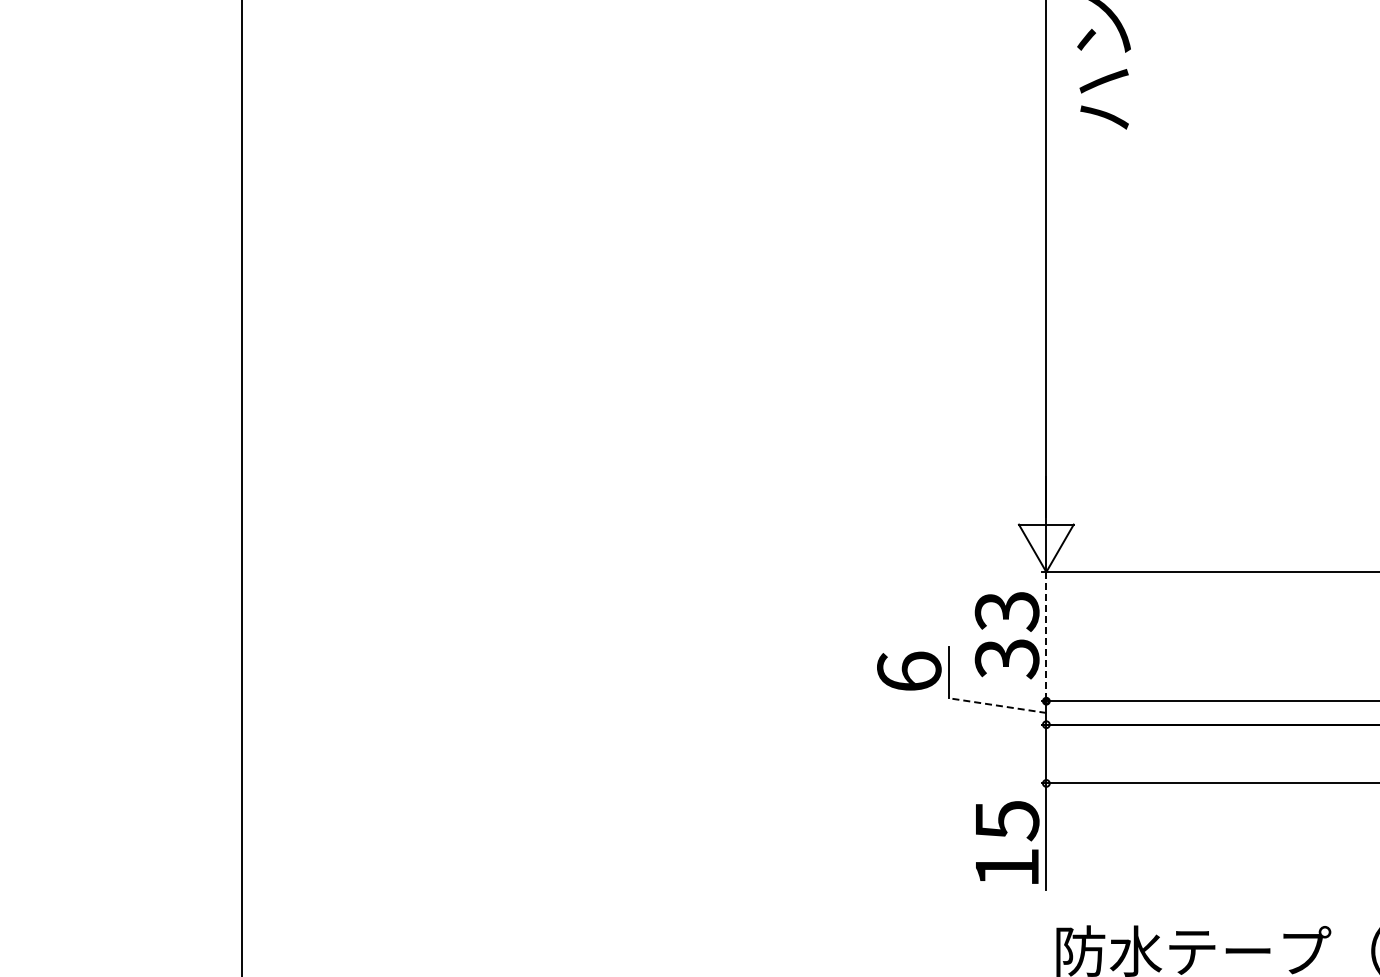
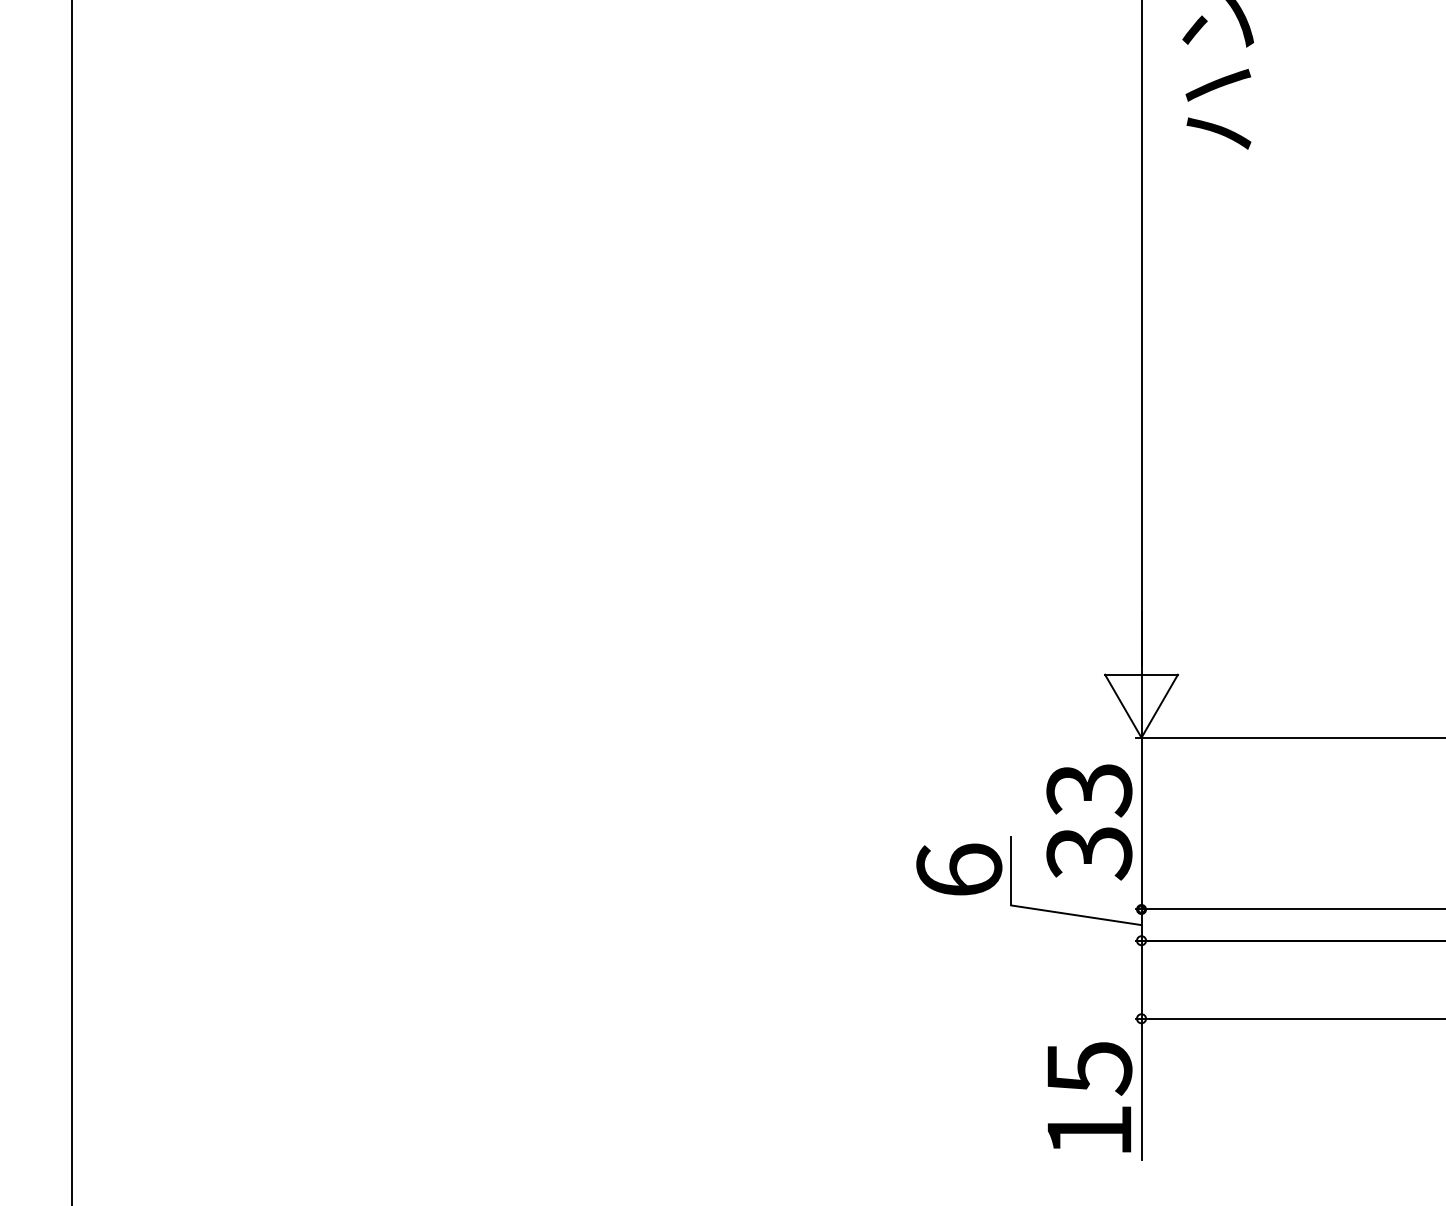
line: (1046, 636) -> (1141, 823), dashed -> solid
line: (996, 705) -> (1075, 915), dashed -> solid

